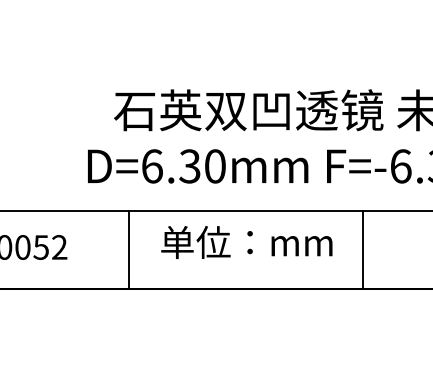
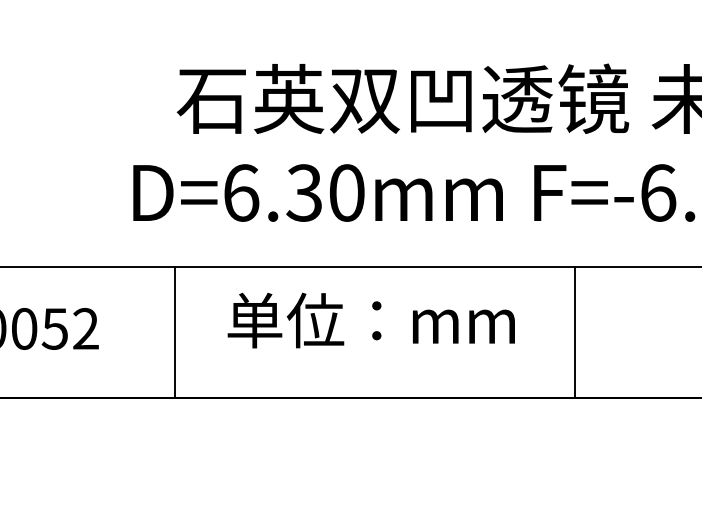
text: (246, 242) -> (370, 320), moved
line: (128, 249) -> (174, 332), moved
line: (363, 249) -> (575, 332), moved

